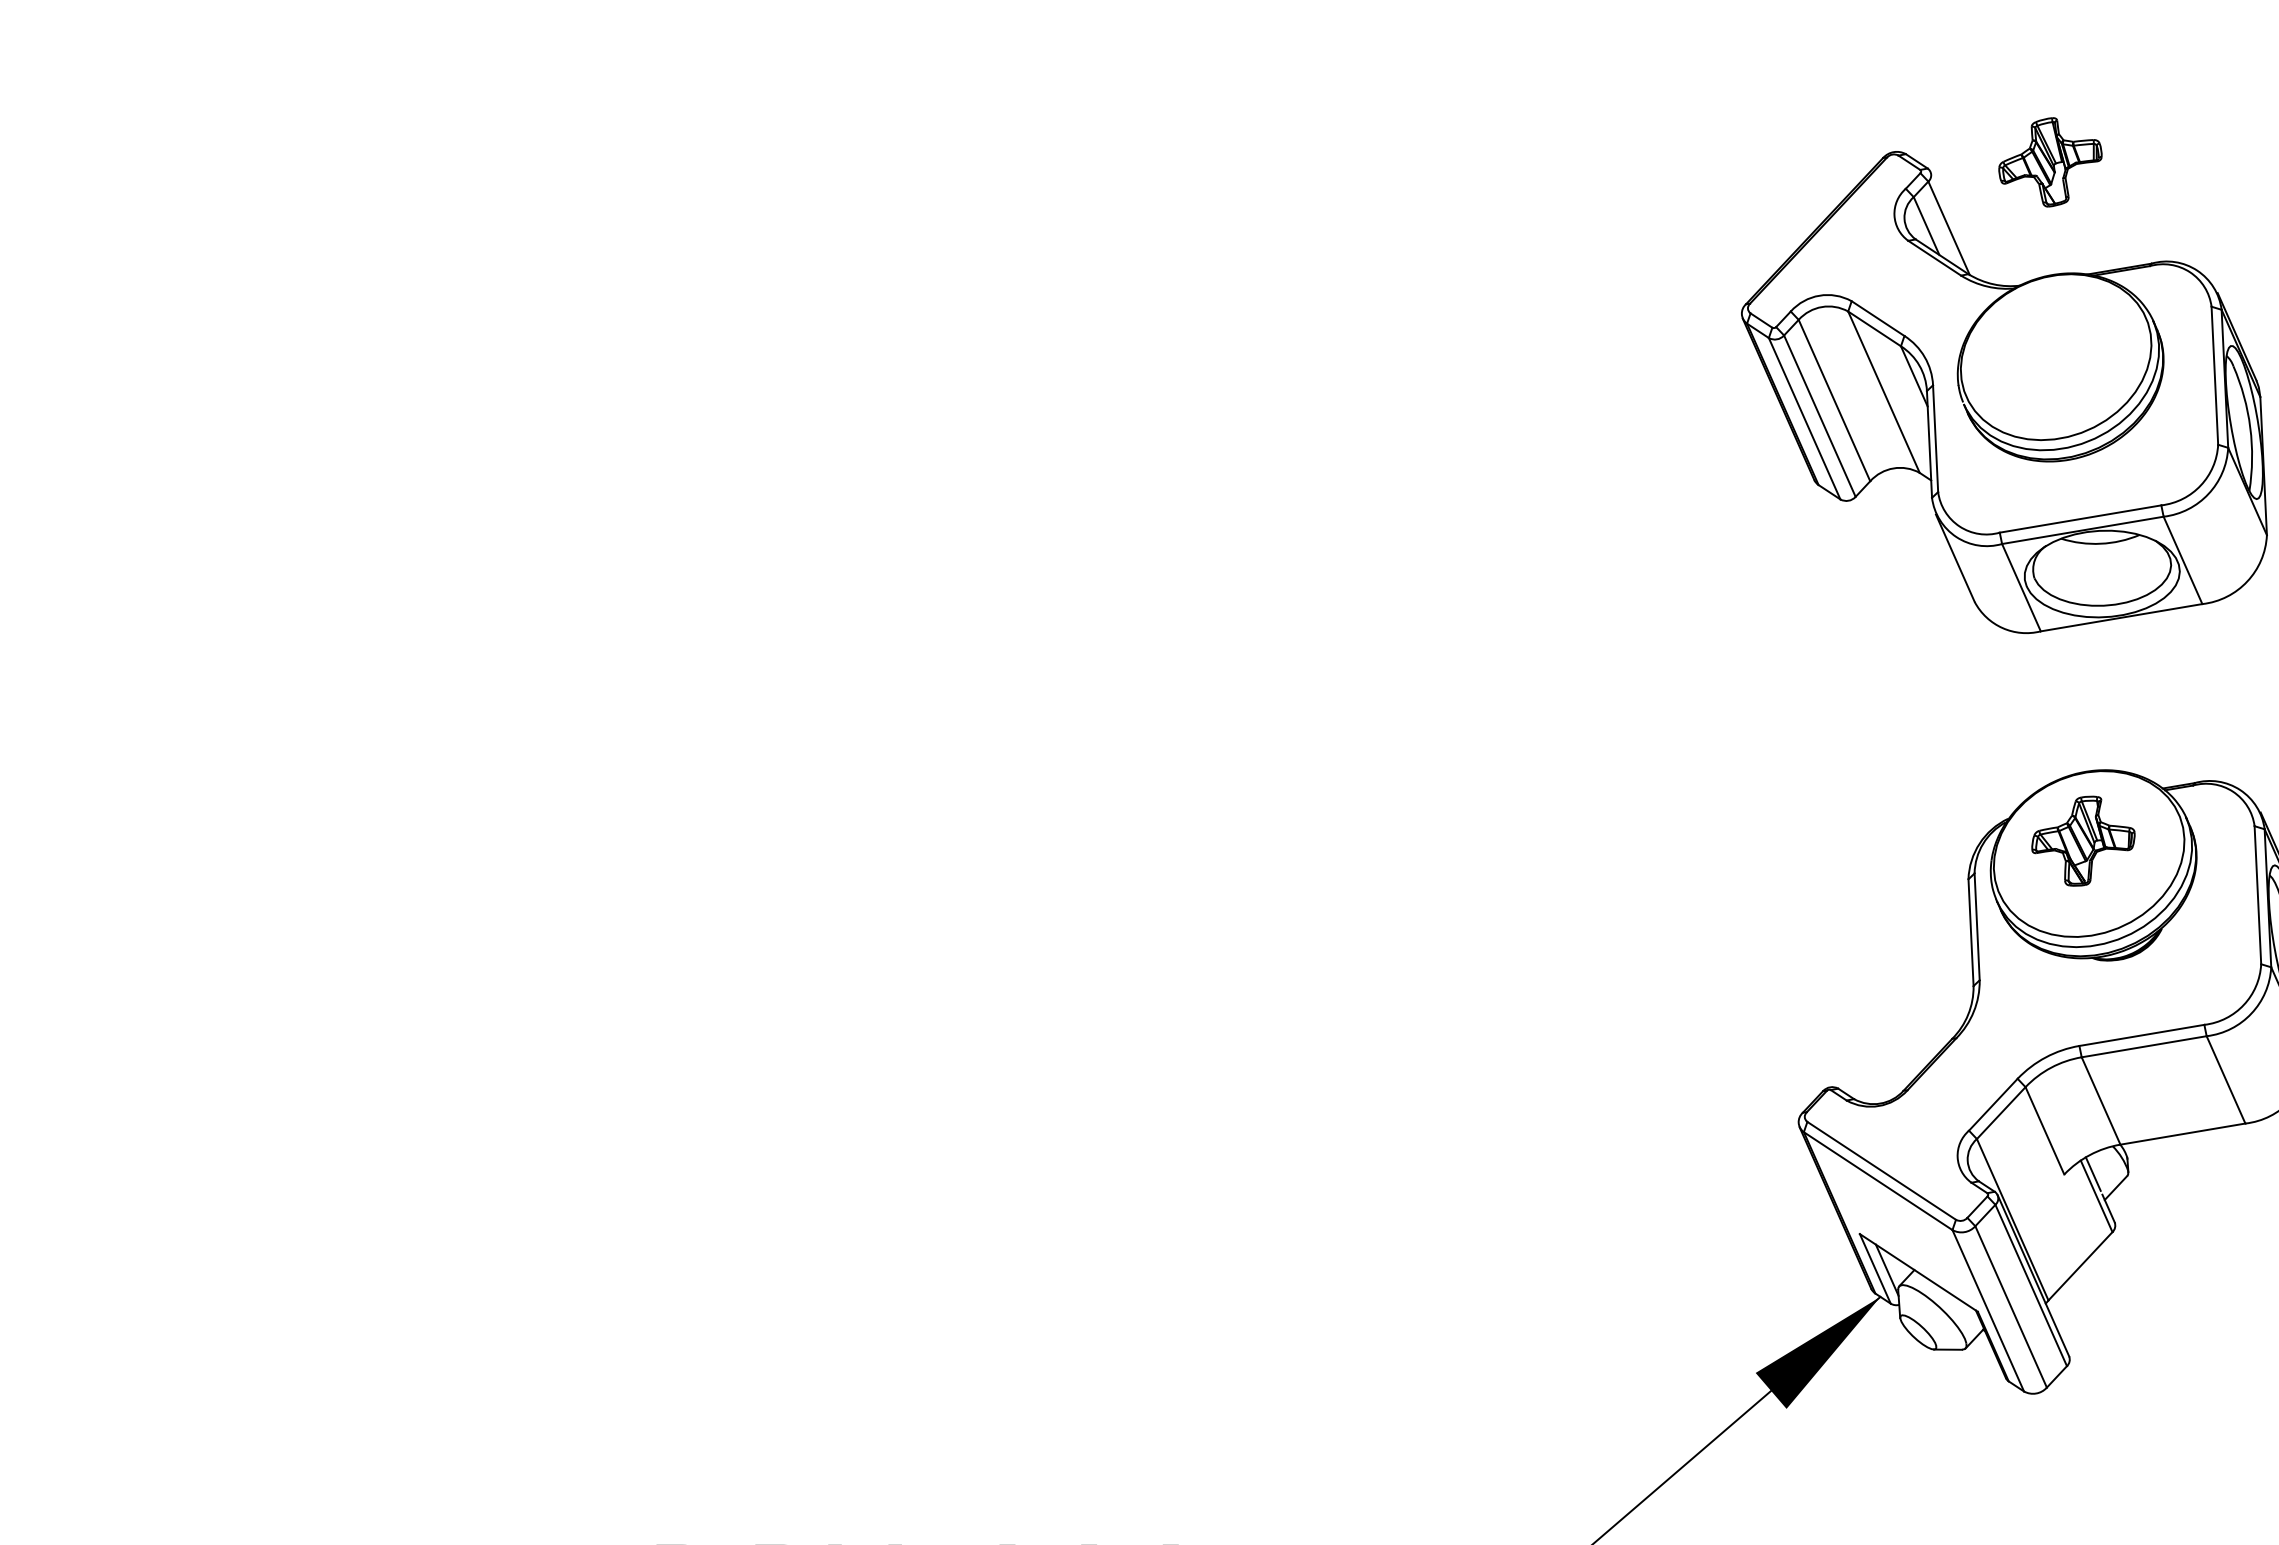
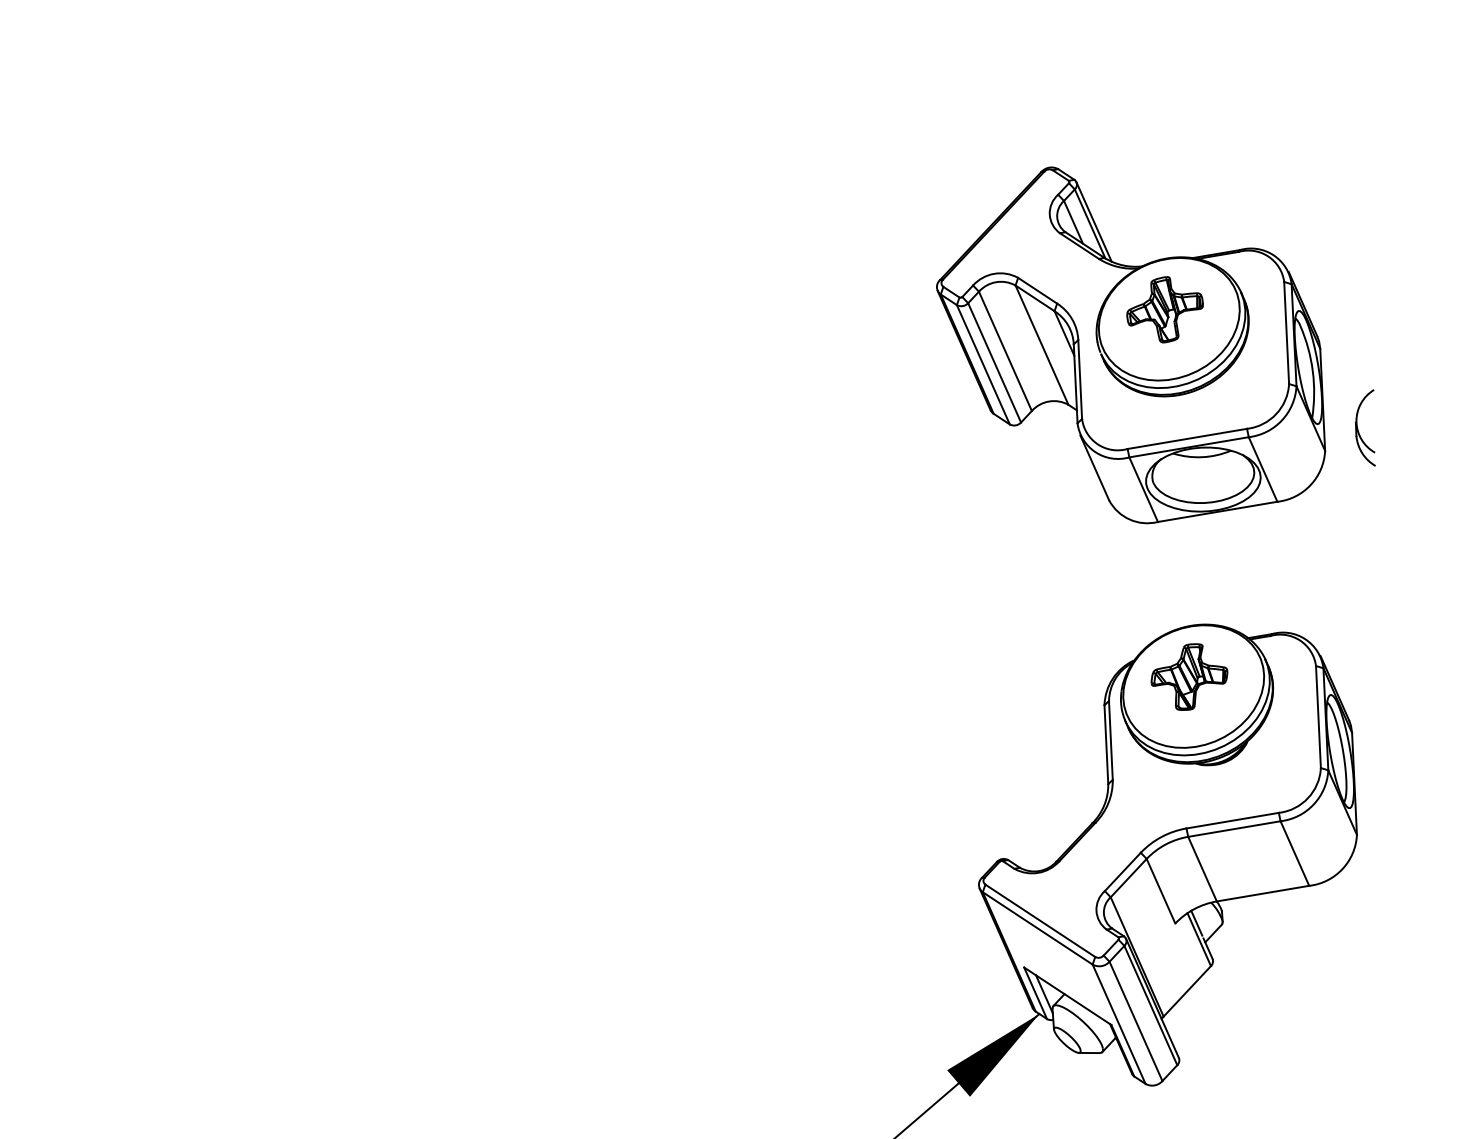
part: (2050, 162) -> (1165, 309), moved
line: (1954, 225) -> (1094, 221), added

